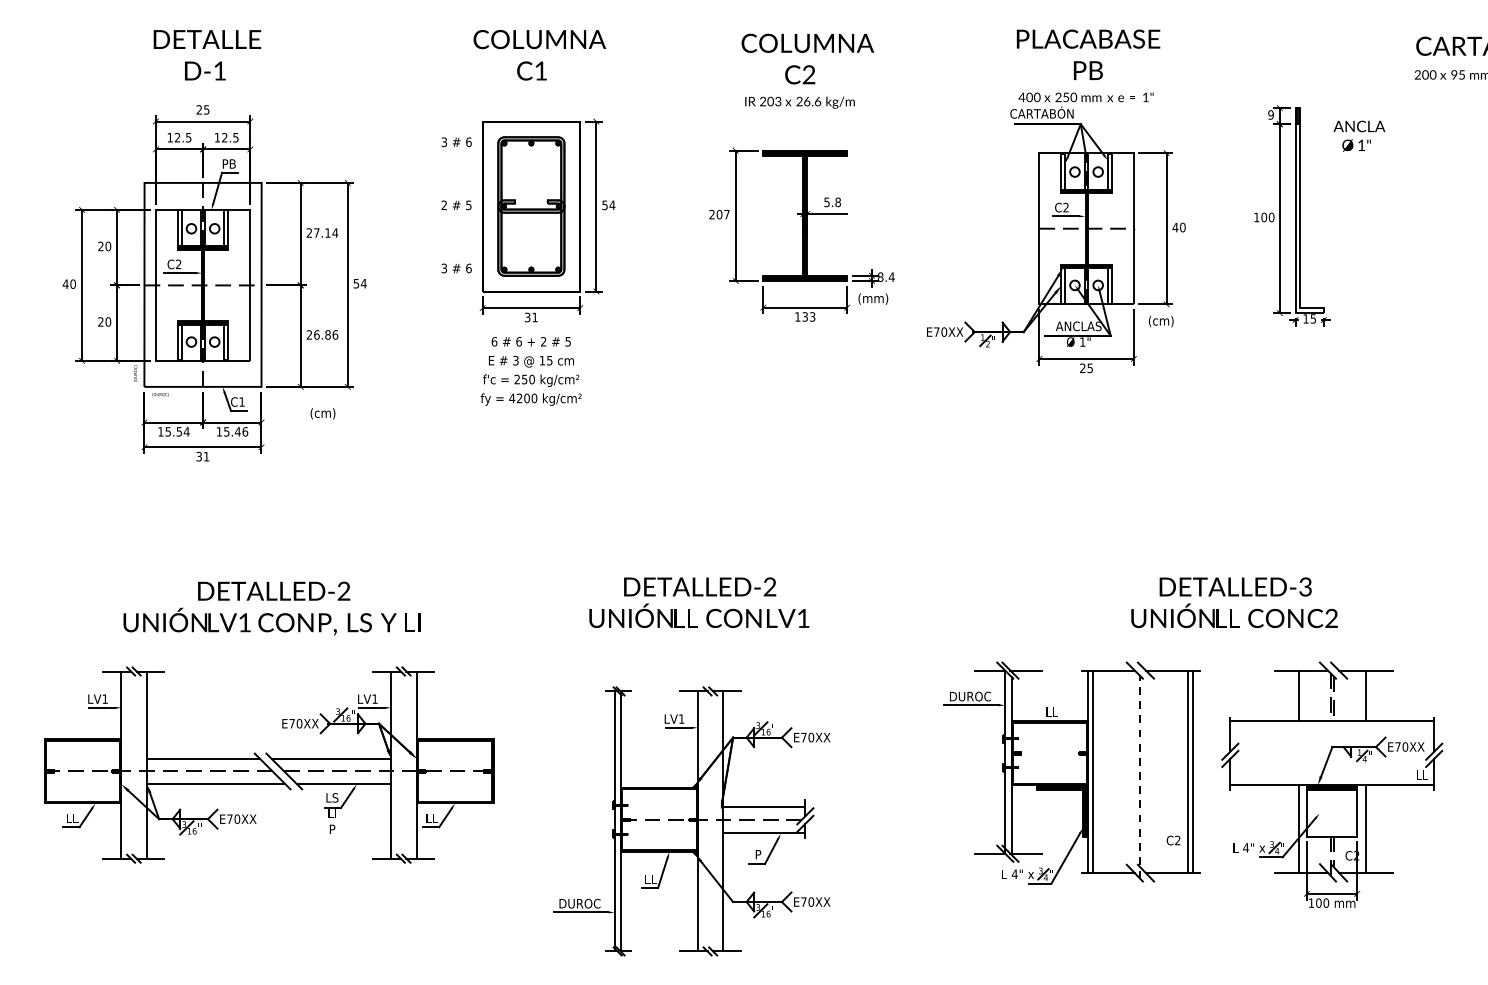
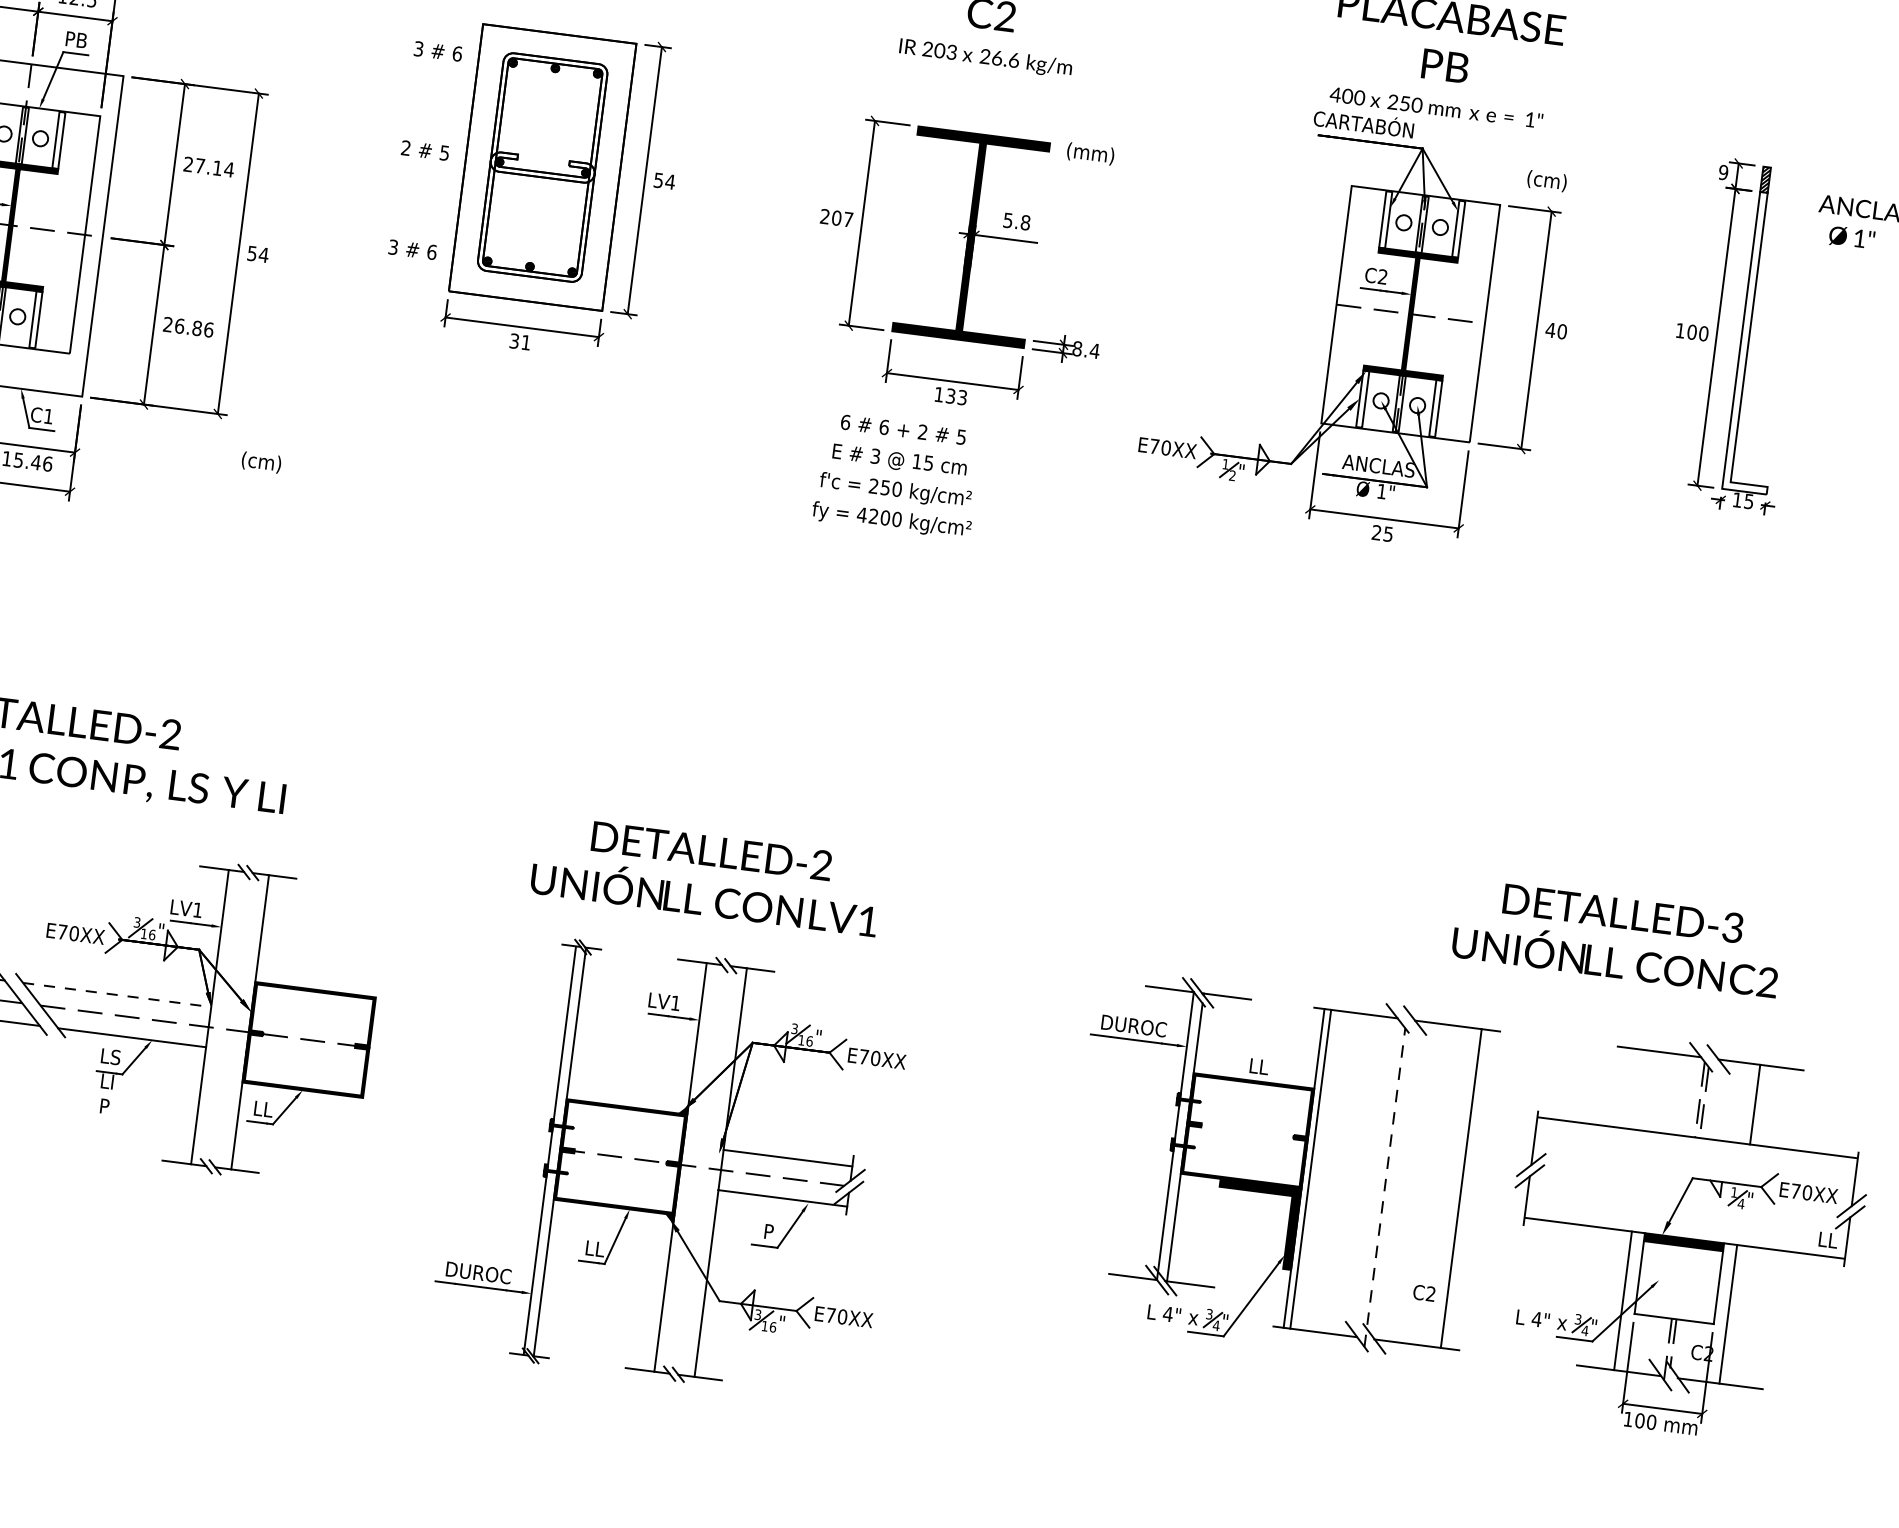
text: (873, 298) -> (1091, 153), moved
text: (1160, 321) -> (1545, 180), moved
text: (530, 371) -> (896, 476), moved
text: (322, 413) -> (260, 462), moved
text: (699, 602) -> (707, 875), moved
text: (1234, 602) -> (1618, 937), moved
line: (1298, 695) -> (1649, 1090), removed
line: (331, 758) -> (117, 994), solid -> dashed
line: (1192, 771) -> (1467, 1188), removed

